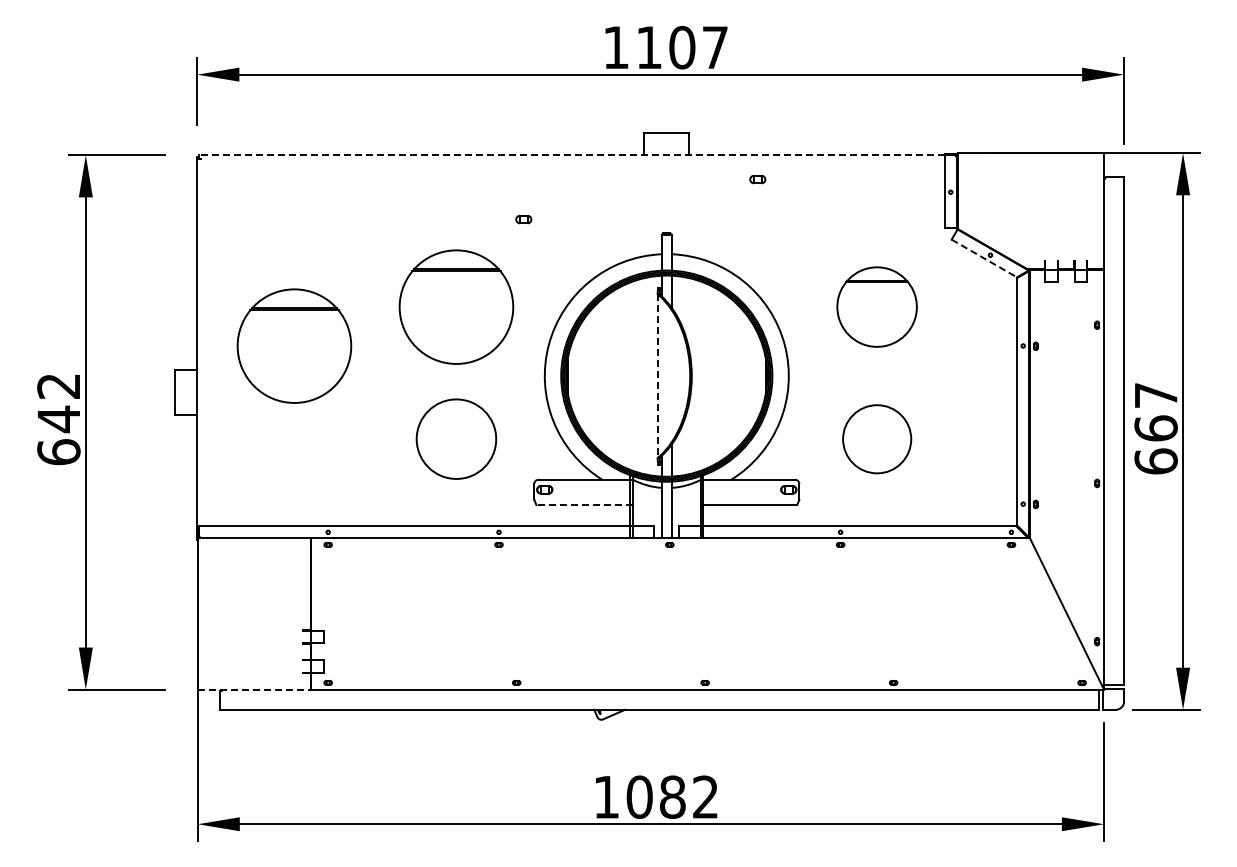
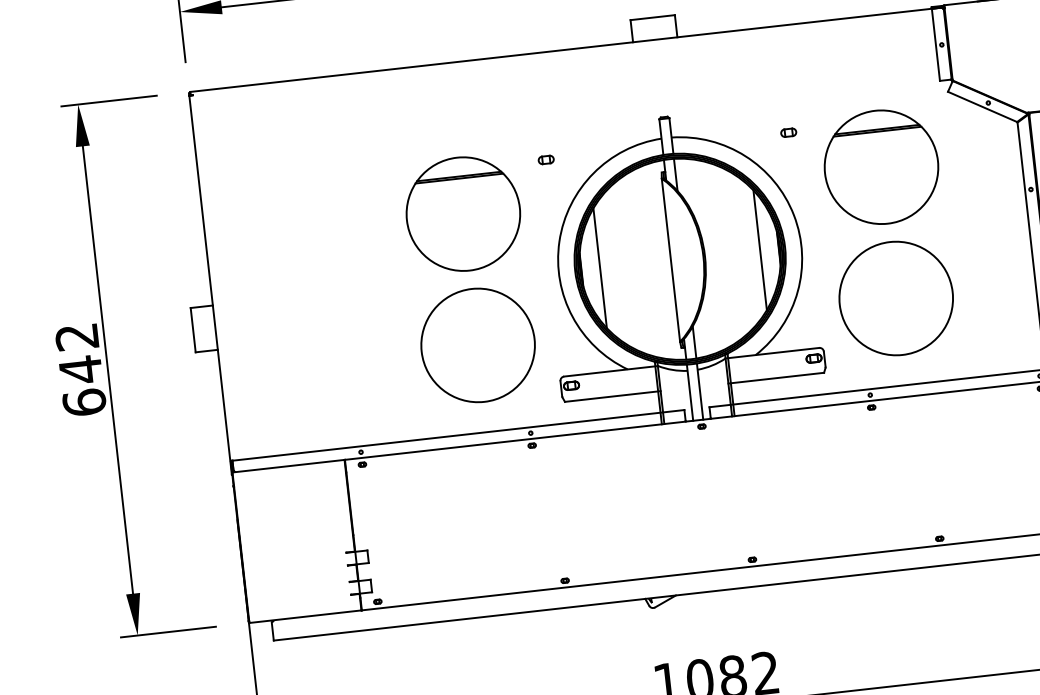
line: (577, 155) -> (566, 49), dashed -> solid
part: (757, 179) -> (788, 132), moved
part: (523, 219) -> (545, 159), moved
line: (984, 258) -> (982, 106), dashed -> solid
part: (876, 306) -> (880, 166), size x1.43
part: (294, 345) -> (306, 270), removed
line: (586, 375) -> (600, 267), added
line: (747, 375) -> (760, 249), added
line: (657, 376) -> (670, 260), dashed -> solid
circle: (456, 438) -> (478, 344), size x1.43
circle: (876, 439) -> (895, 298), size x1.67
line: (584, 505) -> (612, 396), dashed -> solid
line: (255, 689) -> (306, 616), dashed -> solid

